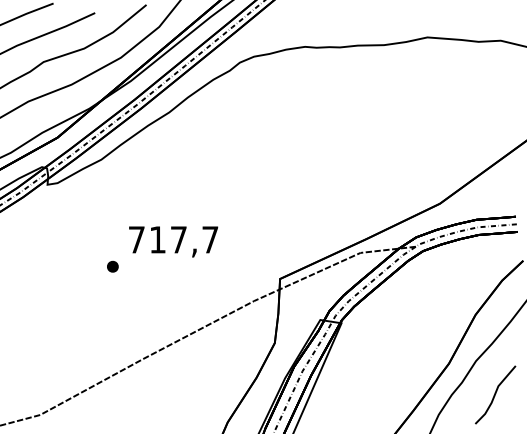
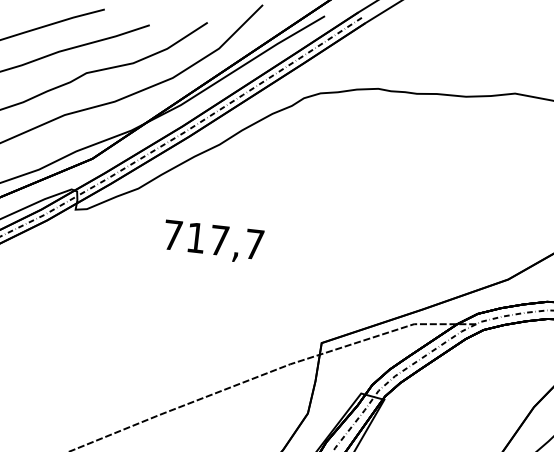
text: (173, 241) -> (213, 241), moved
part: (112, 266) -> (137, 308), removed

